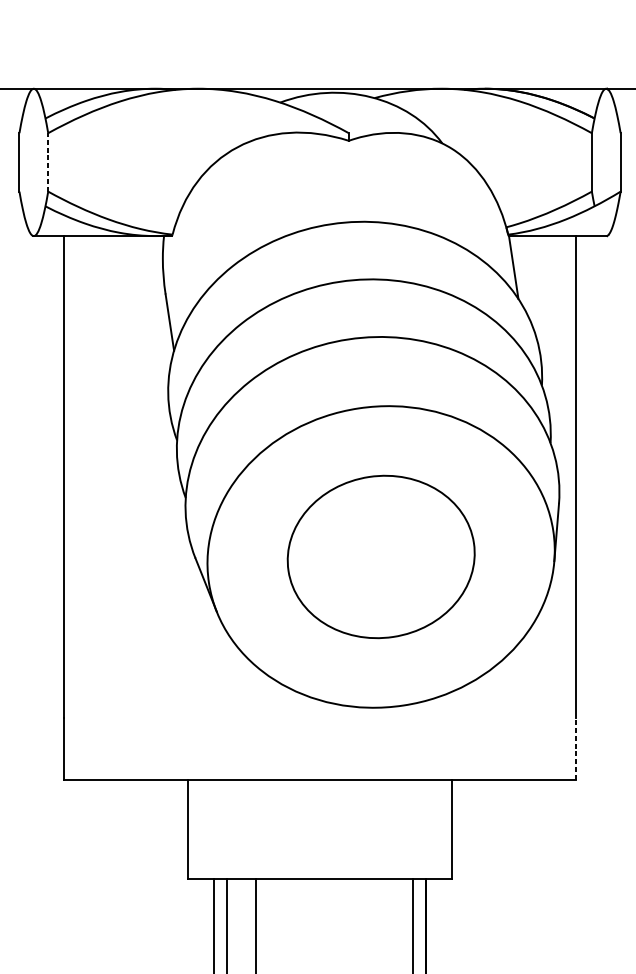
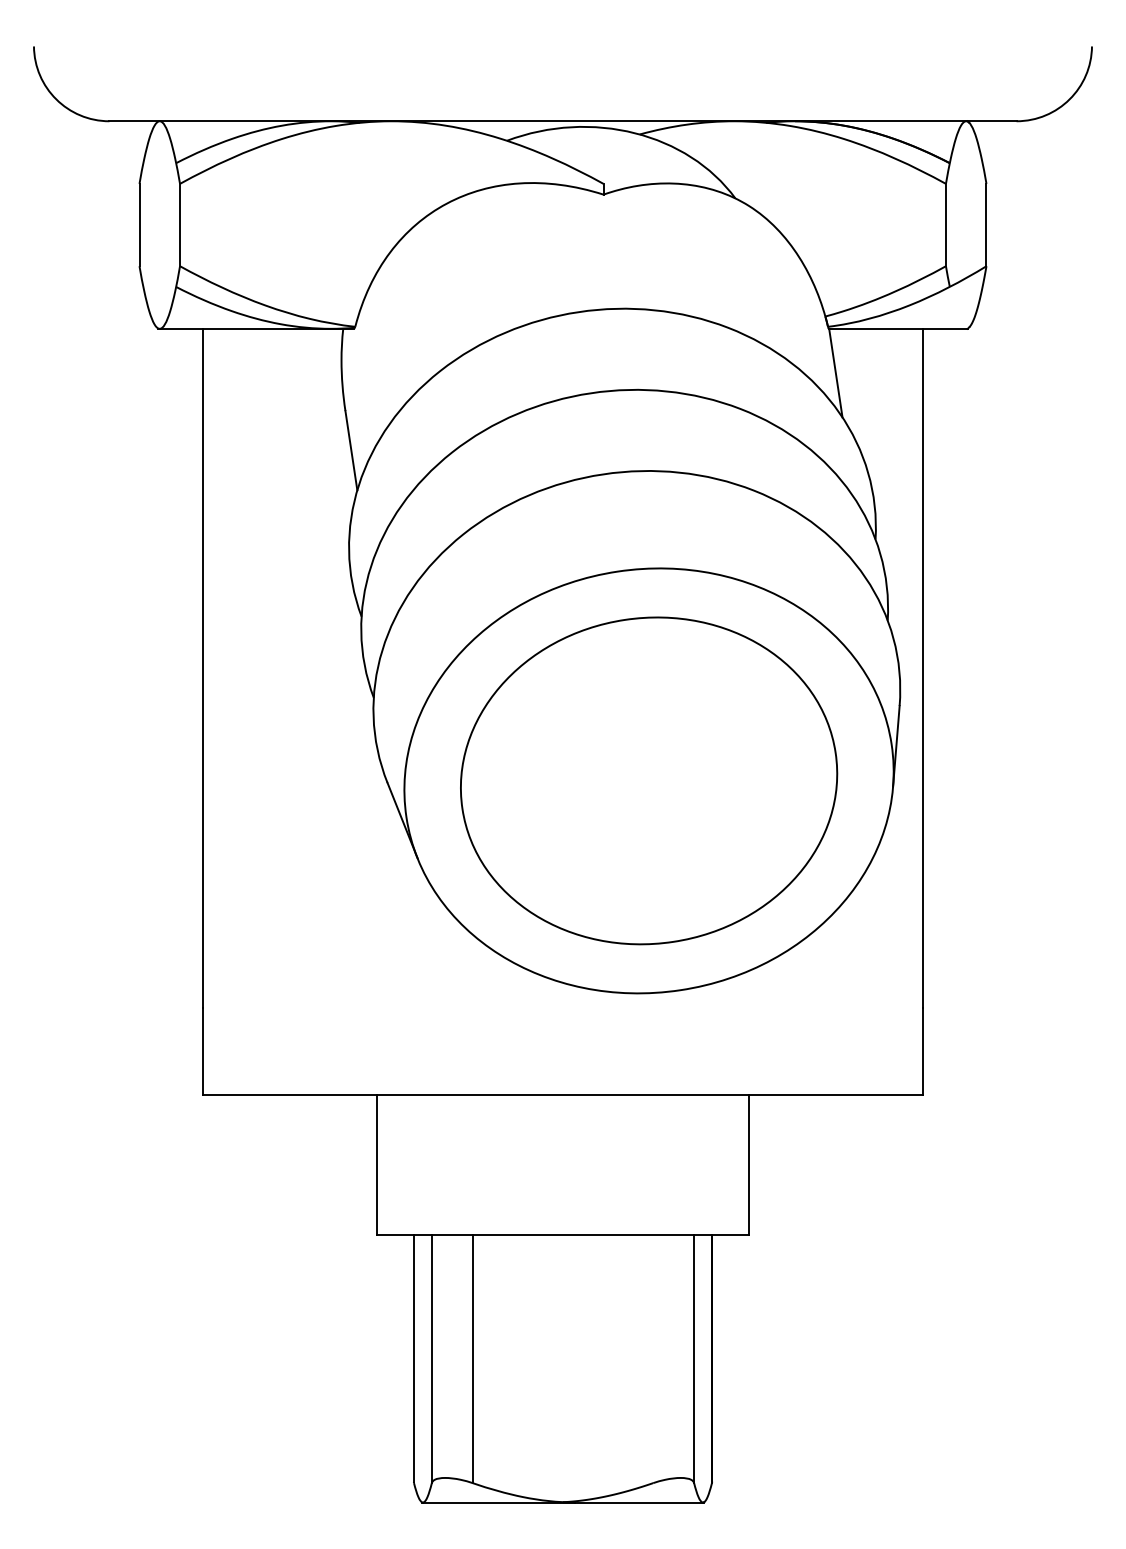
line: (48, 162) -> (180, 224), dashed -> solid
part: (381, 556) -> (649, 780), size x1.43
line: (575, 749) -> (923, 1051), dashed -> solid

